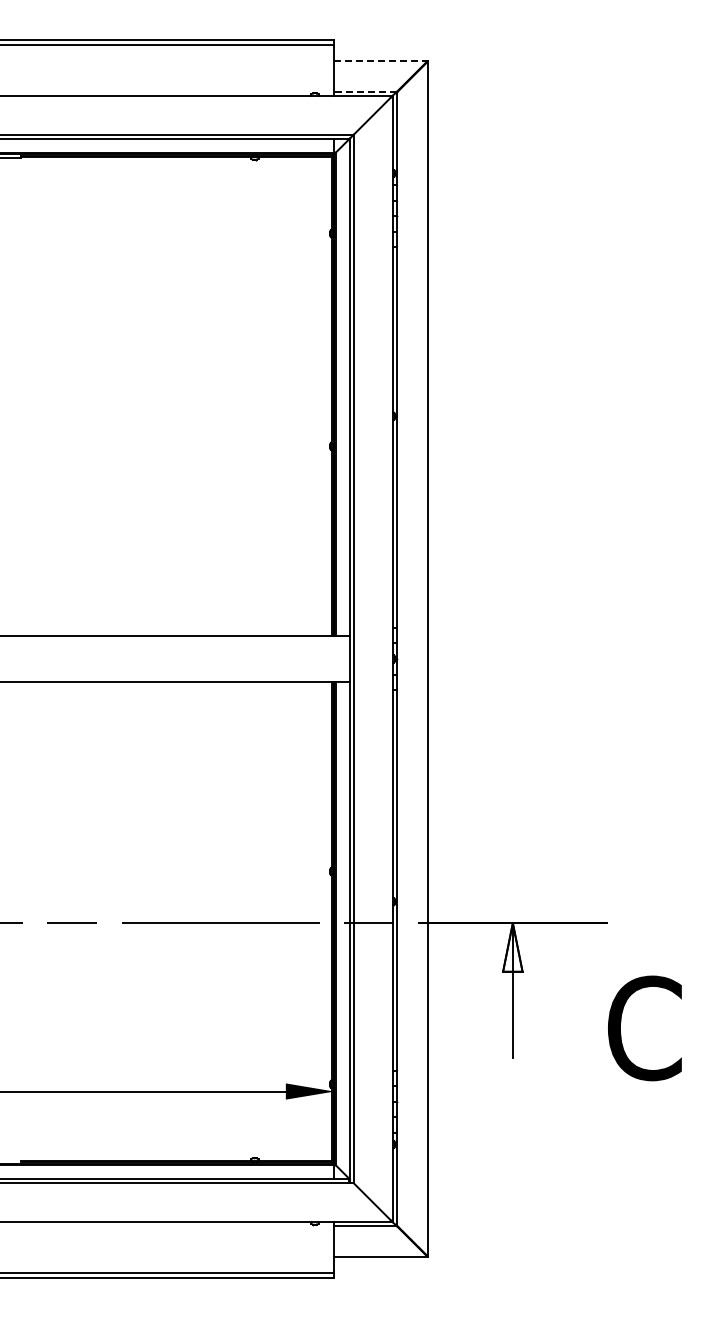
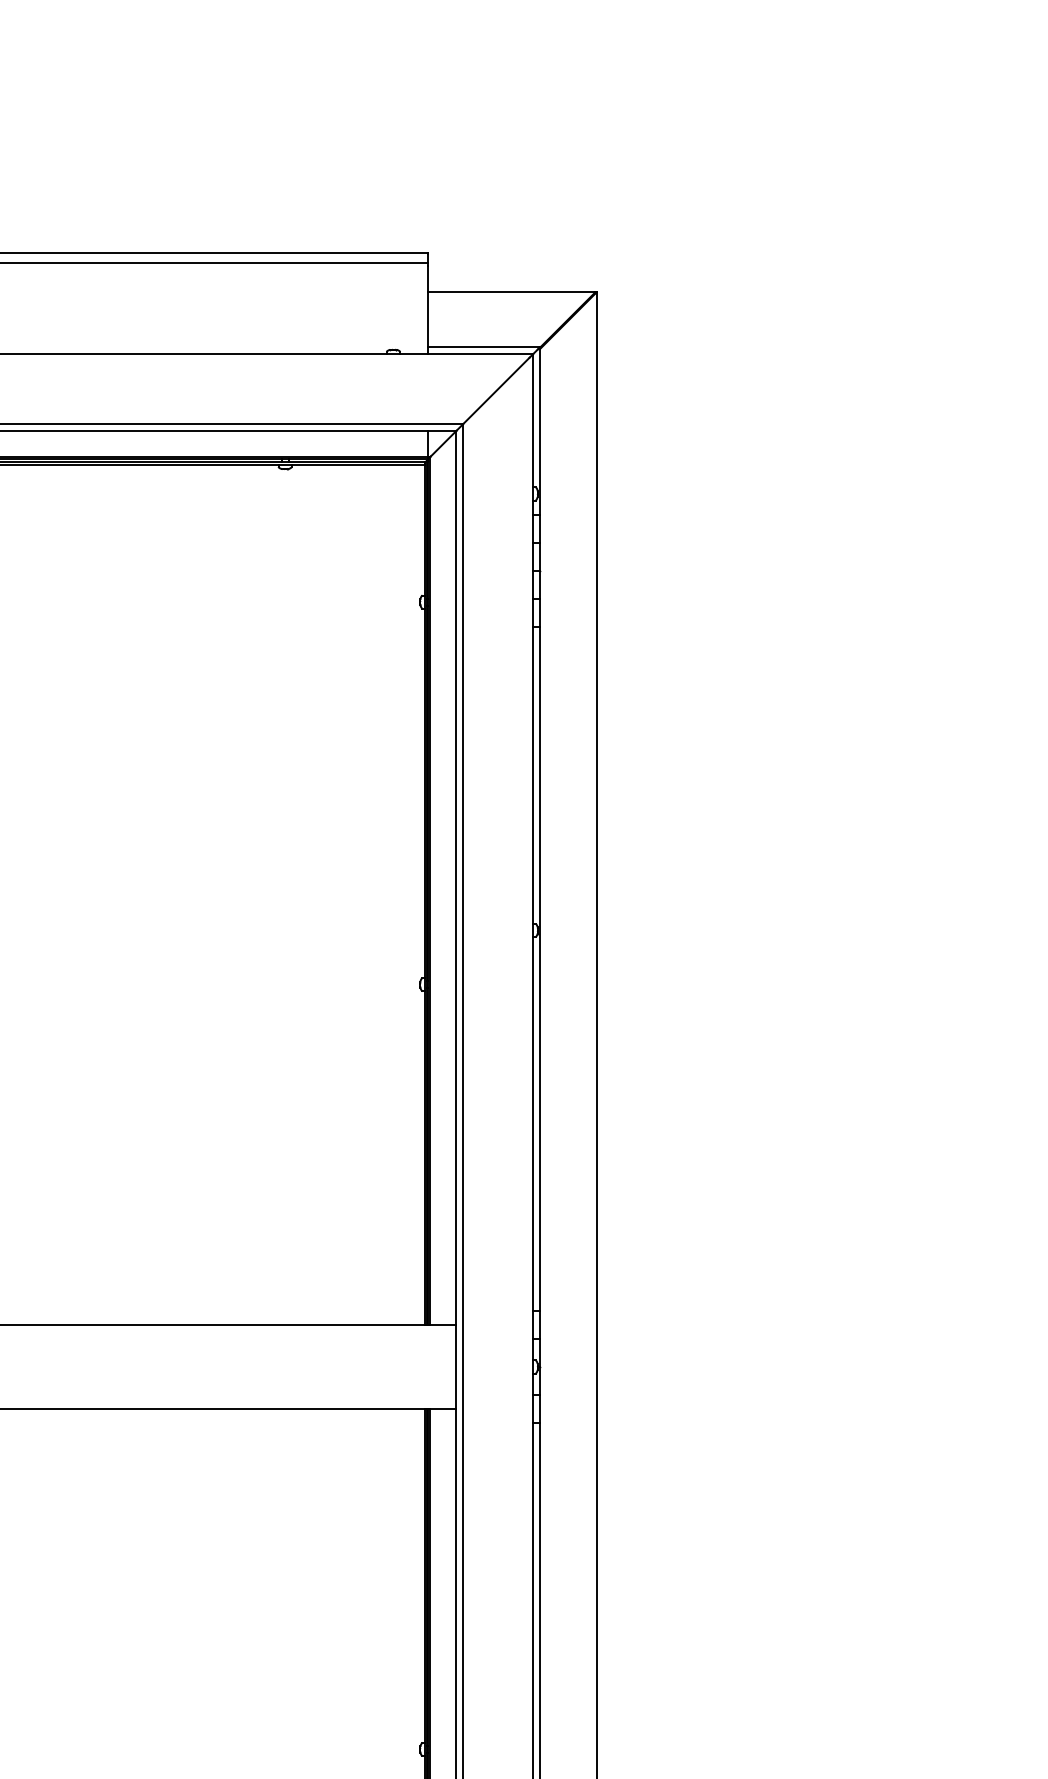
line: (381, 61) -> (513, 292), dashed -> solid
line: (364, 91) -> (482, 346), dashed -> solid

